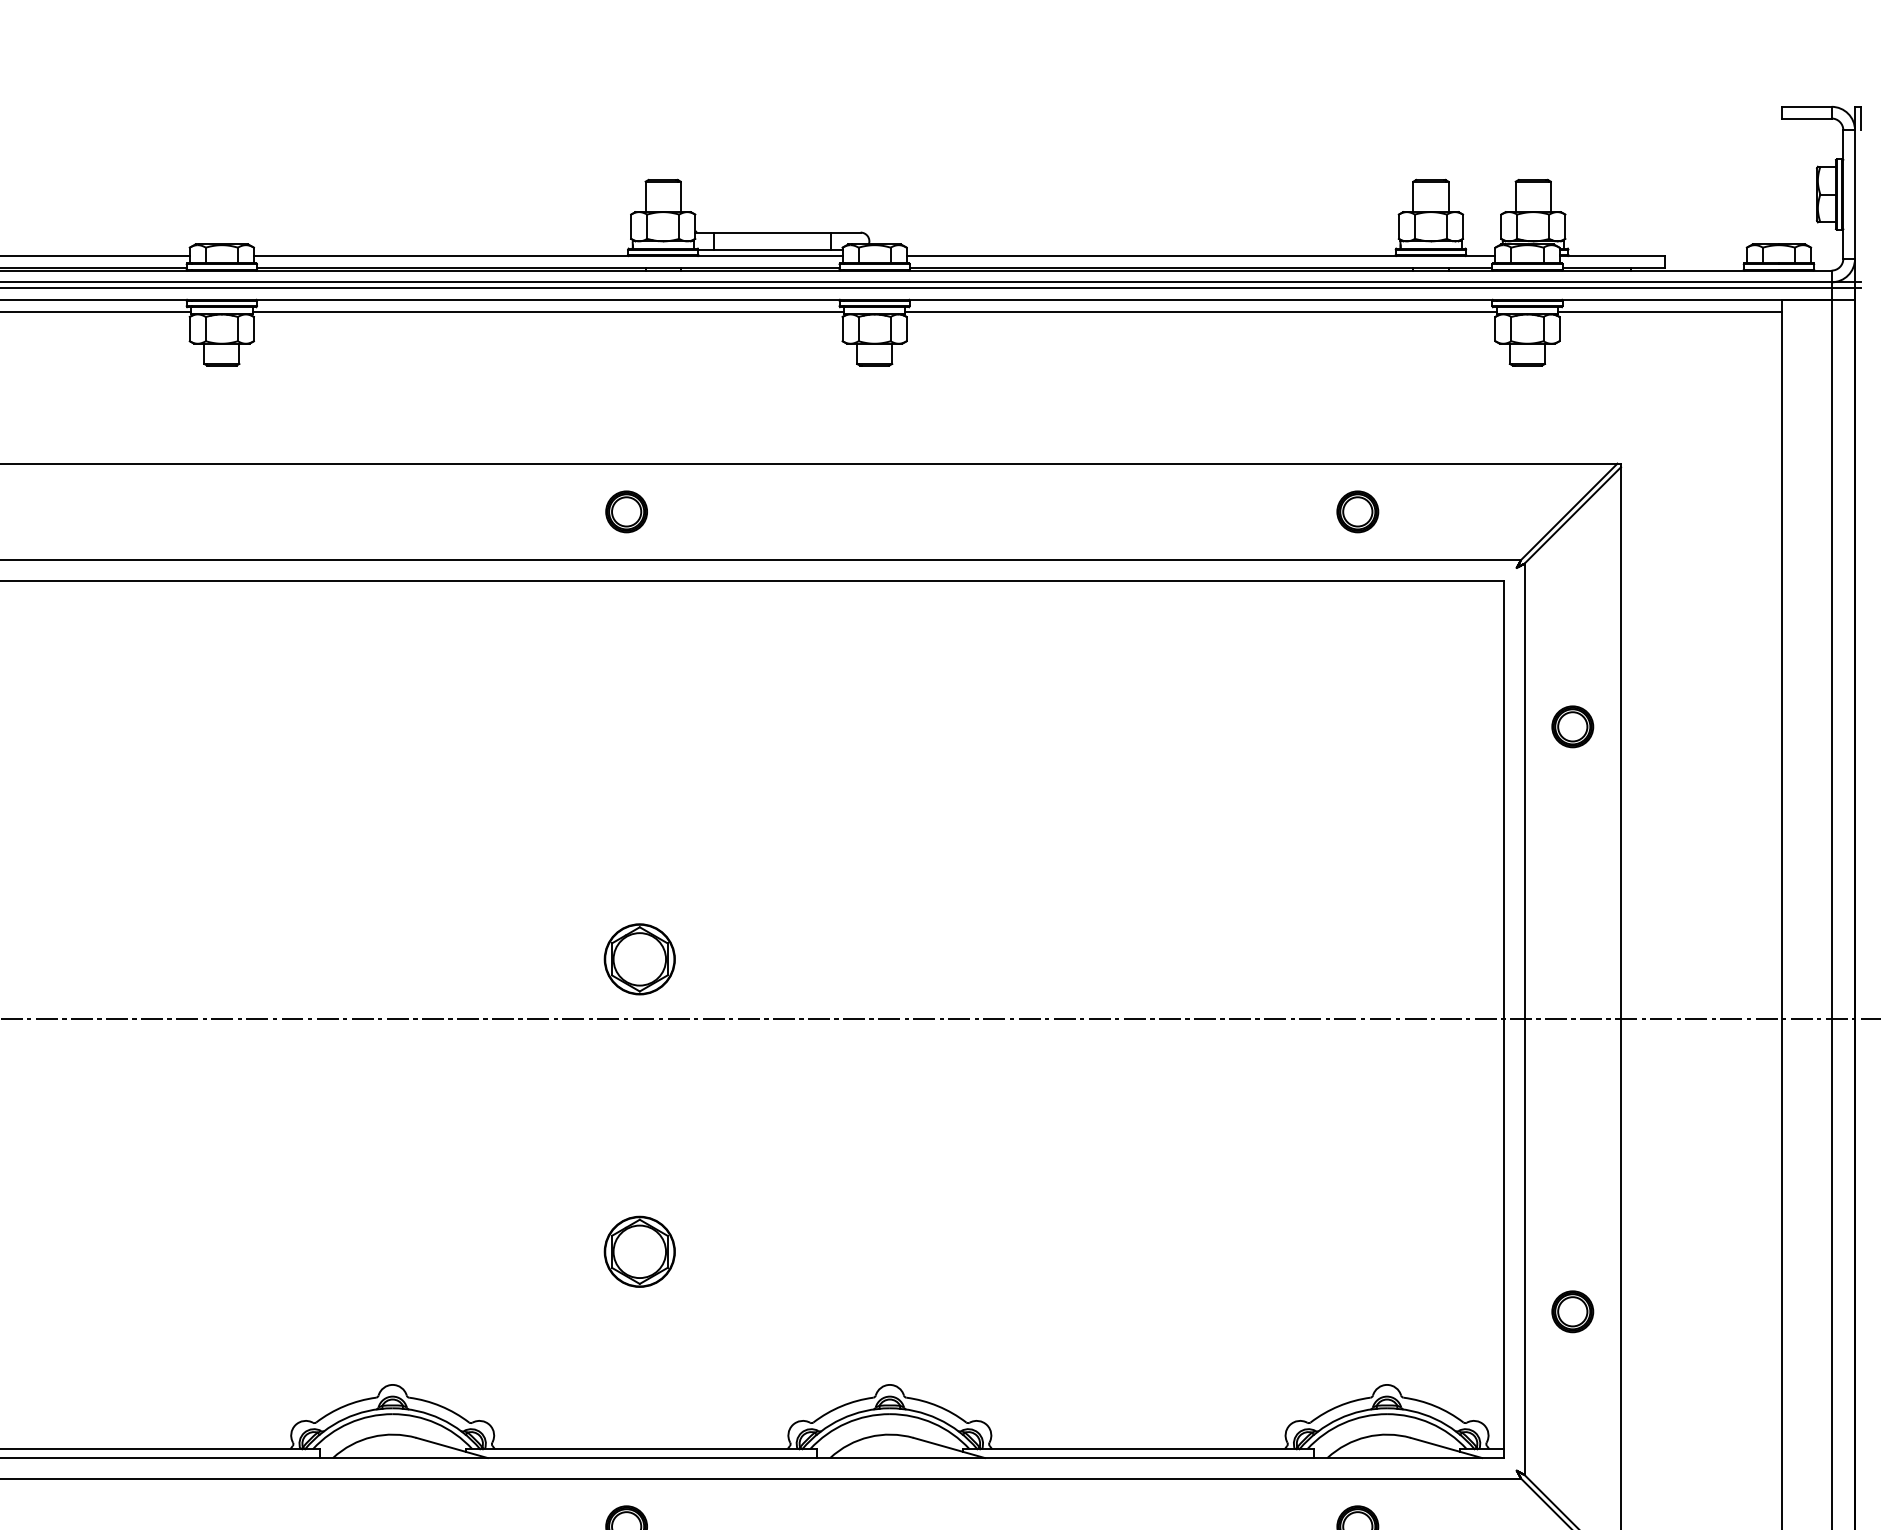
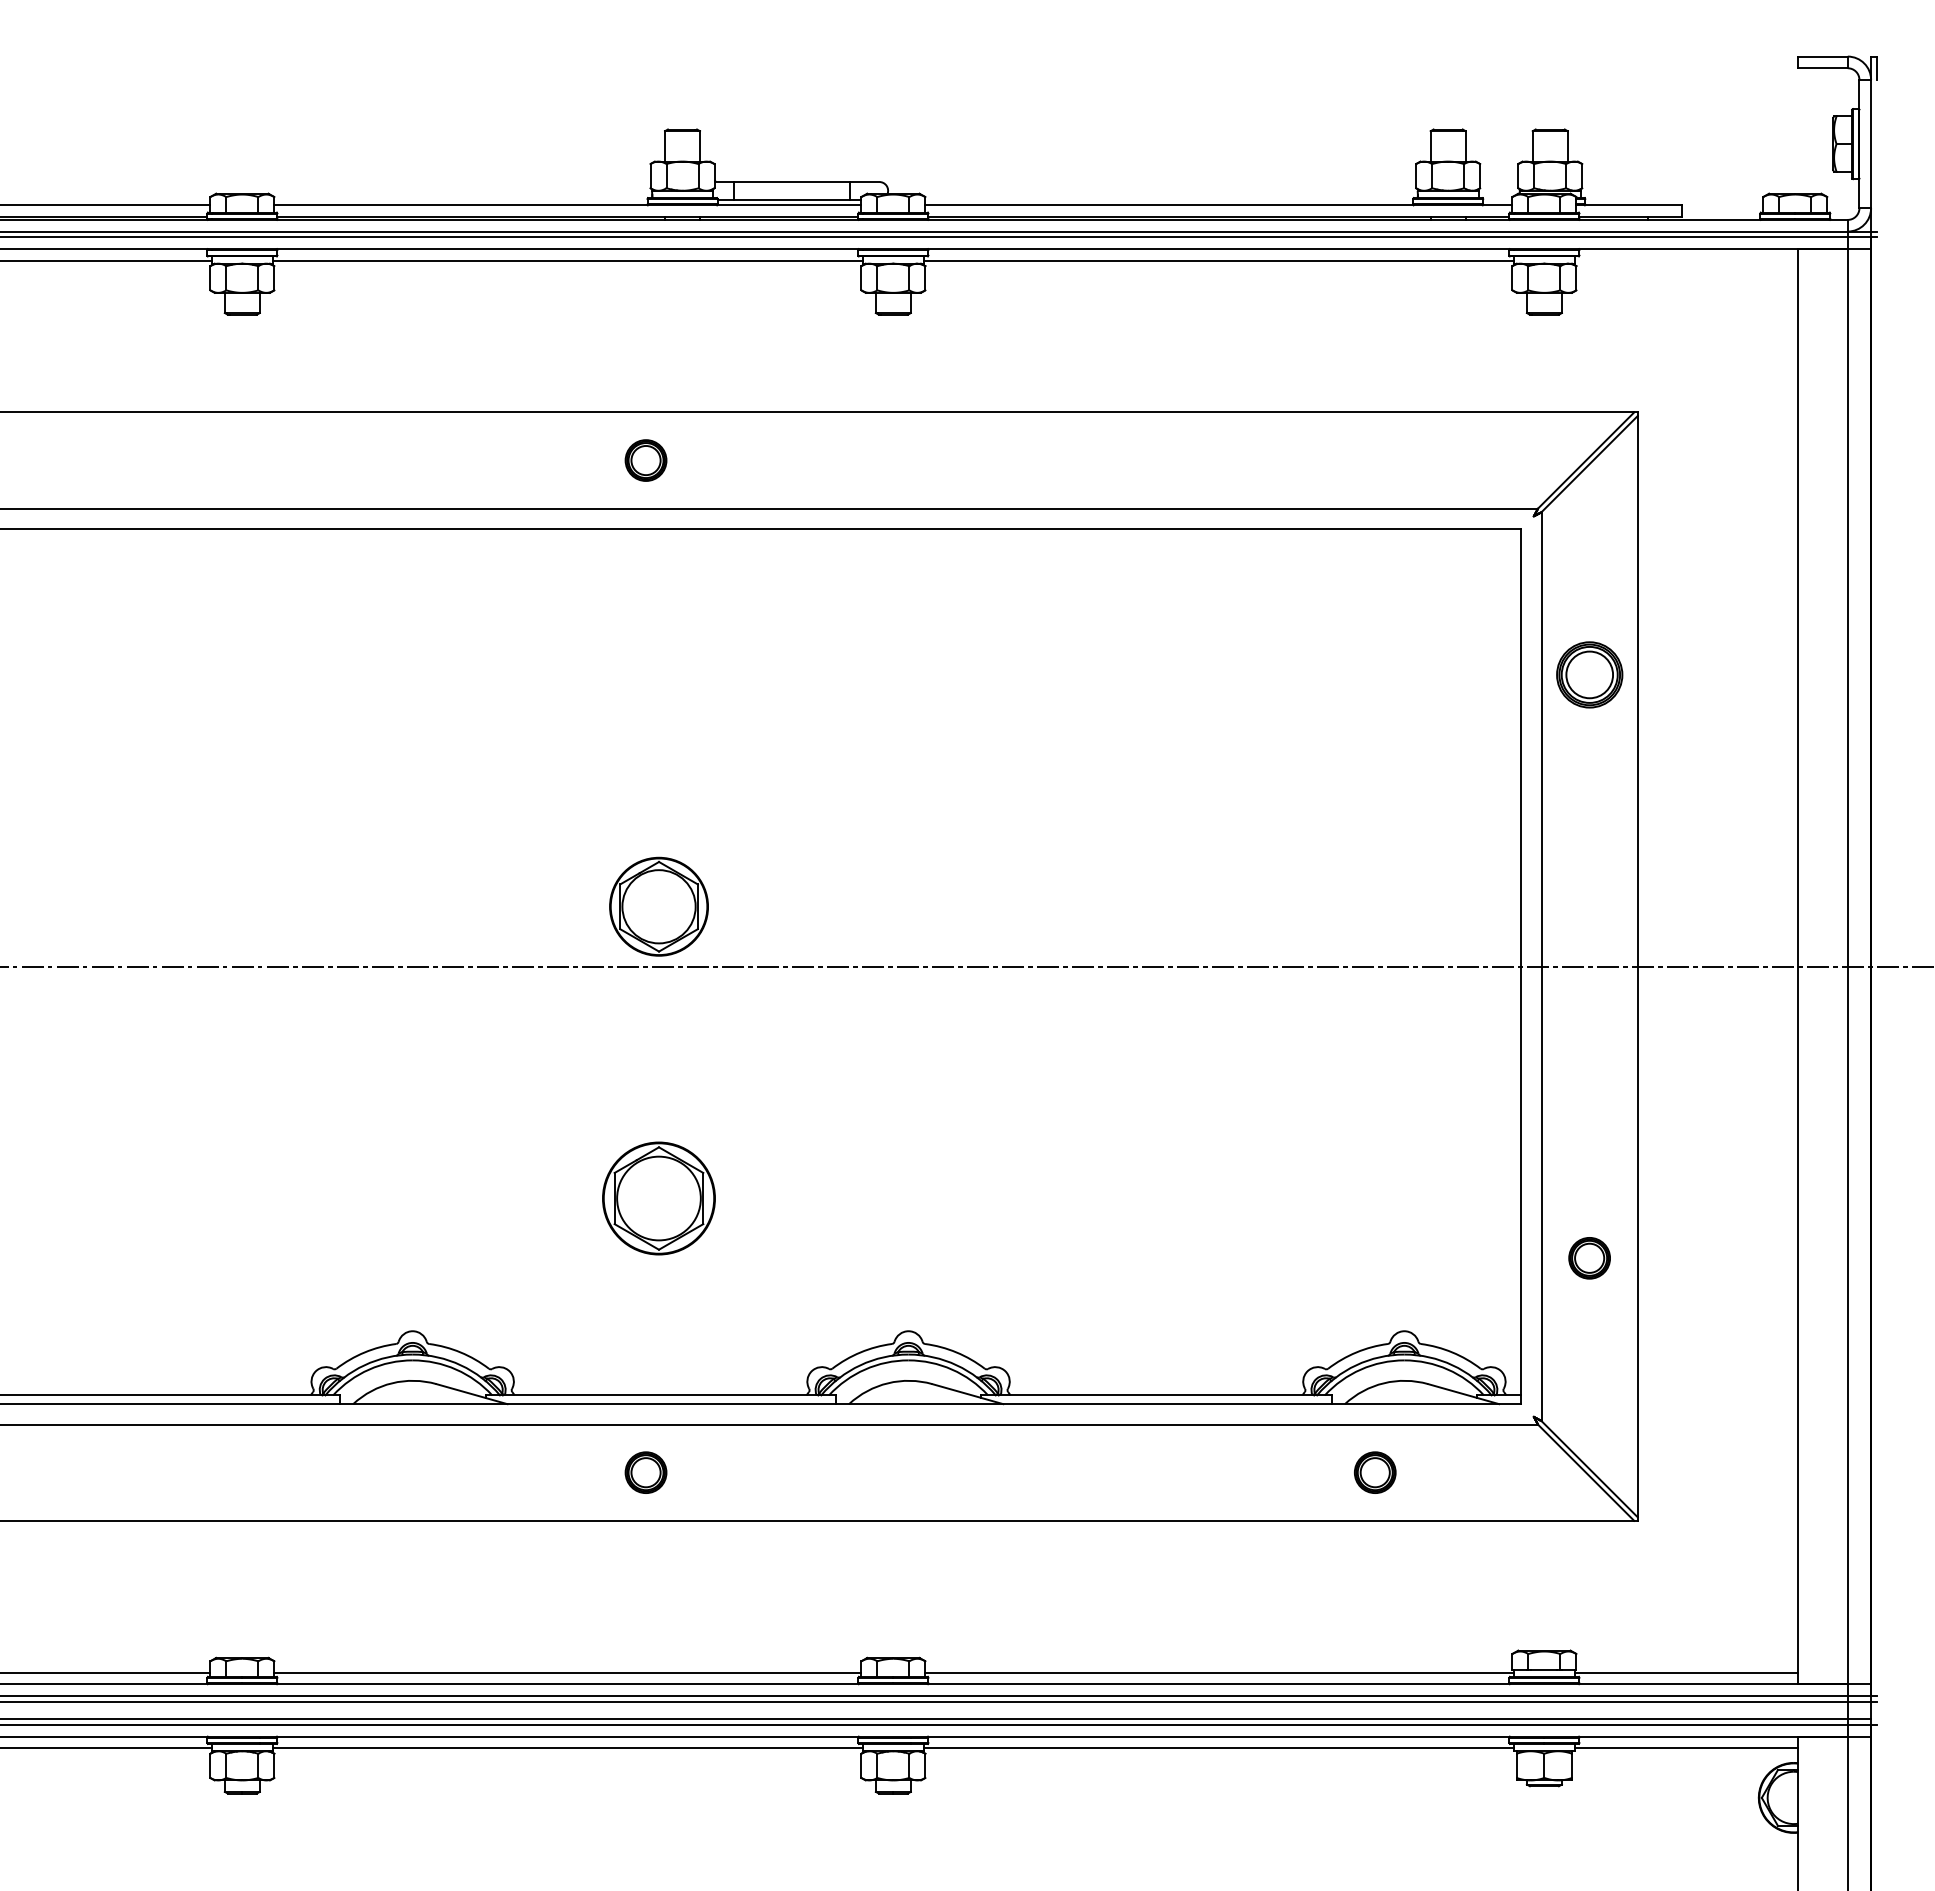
line: (1669, 311) -> (1686, 260), removed
part: (1358, 511) -> (1375, 460), removed
part: (1572, 726) -> (1589, 674), size x1.6
part: (640, 959) -> (659, 906), size x1.4
part: (640, 1251) -> (659, 1198), size x1.6

